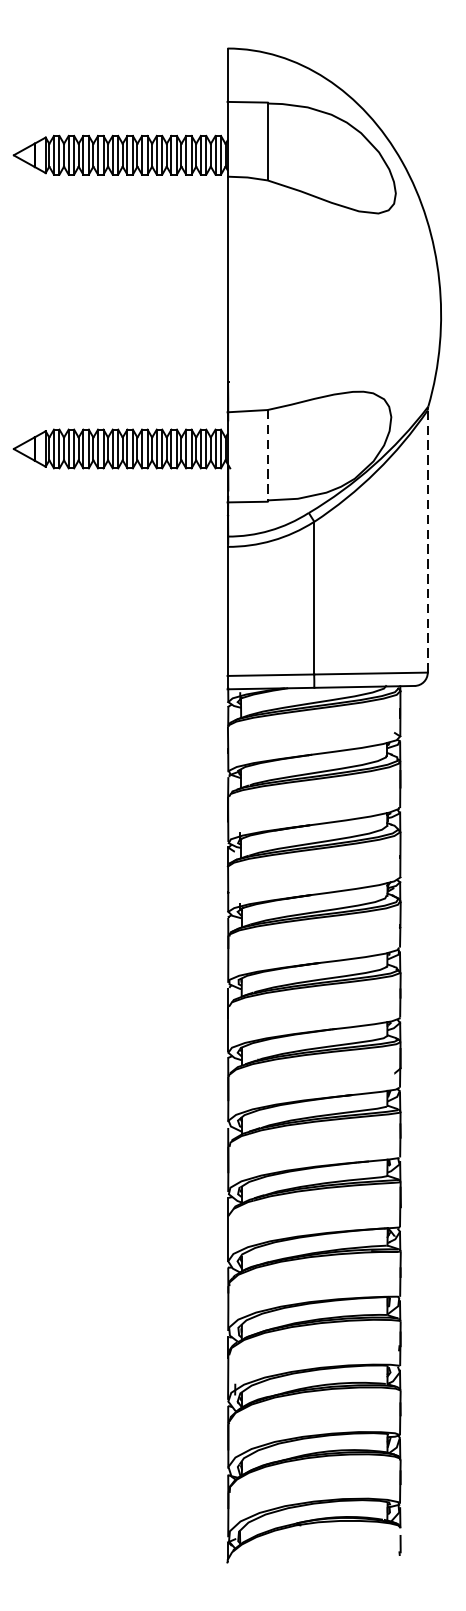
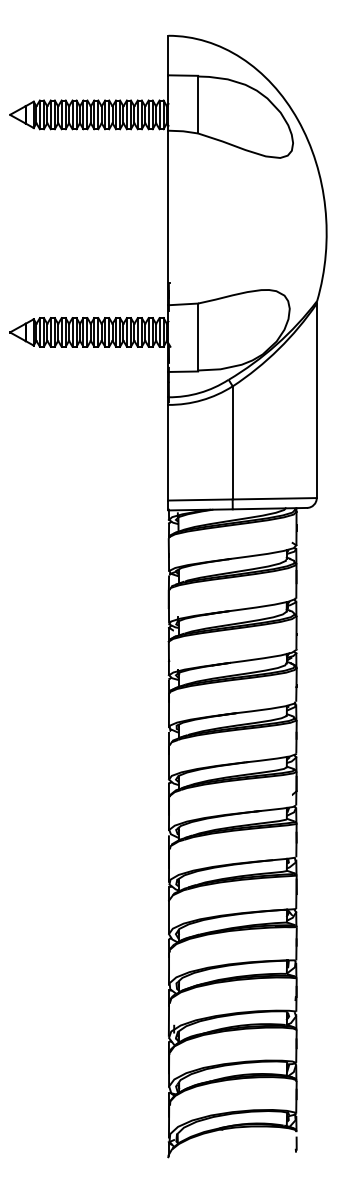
line: (268, 455) -> (198, 337), dashed -> solid
line: (427, 540) -> (316, 400), dashed -> solid

